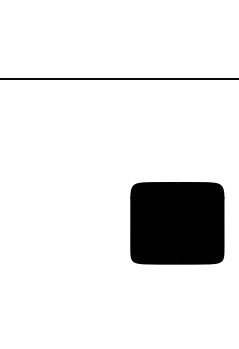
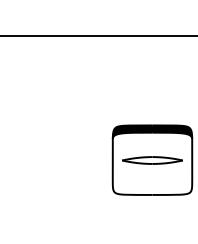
fill: (177, 227) -> (152, 163), removed

